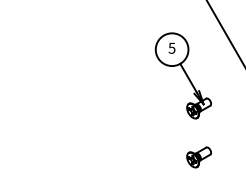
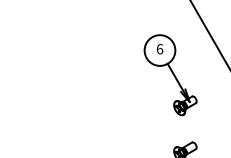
text: (171, 47) -> (159, 48), 5 -> 6

